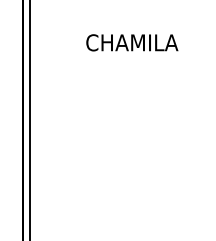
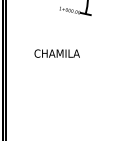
text: (130, 42) -> (56, 53), moved

